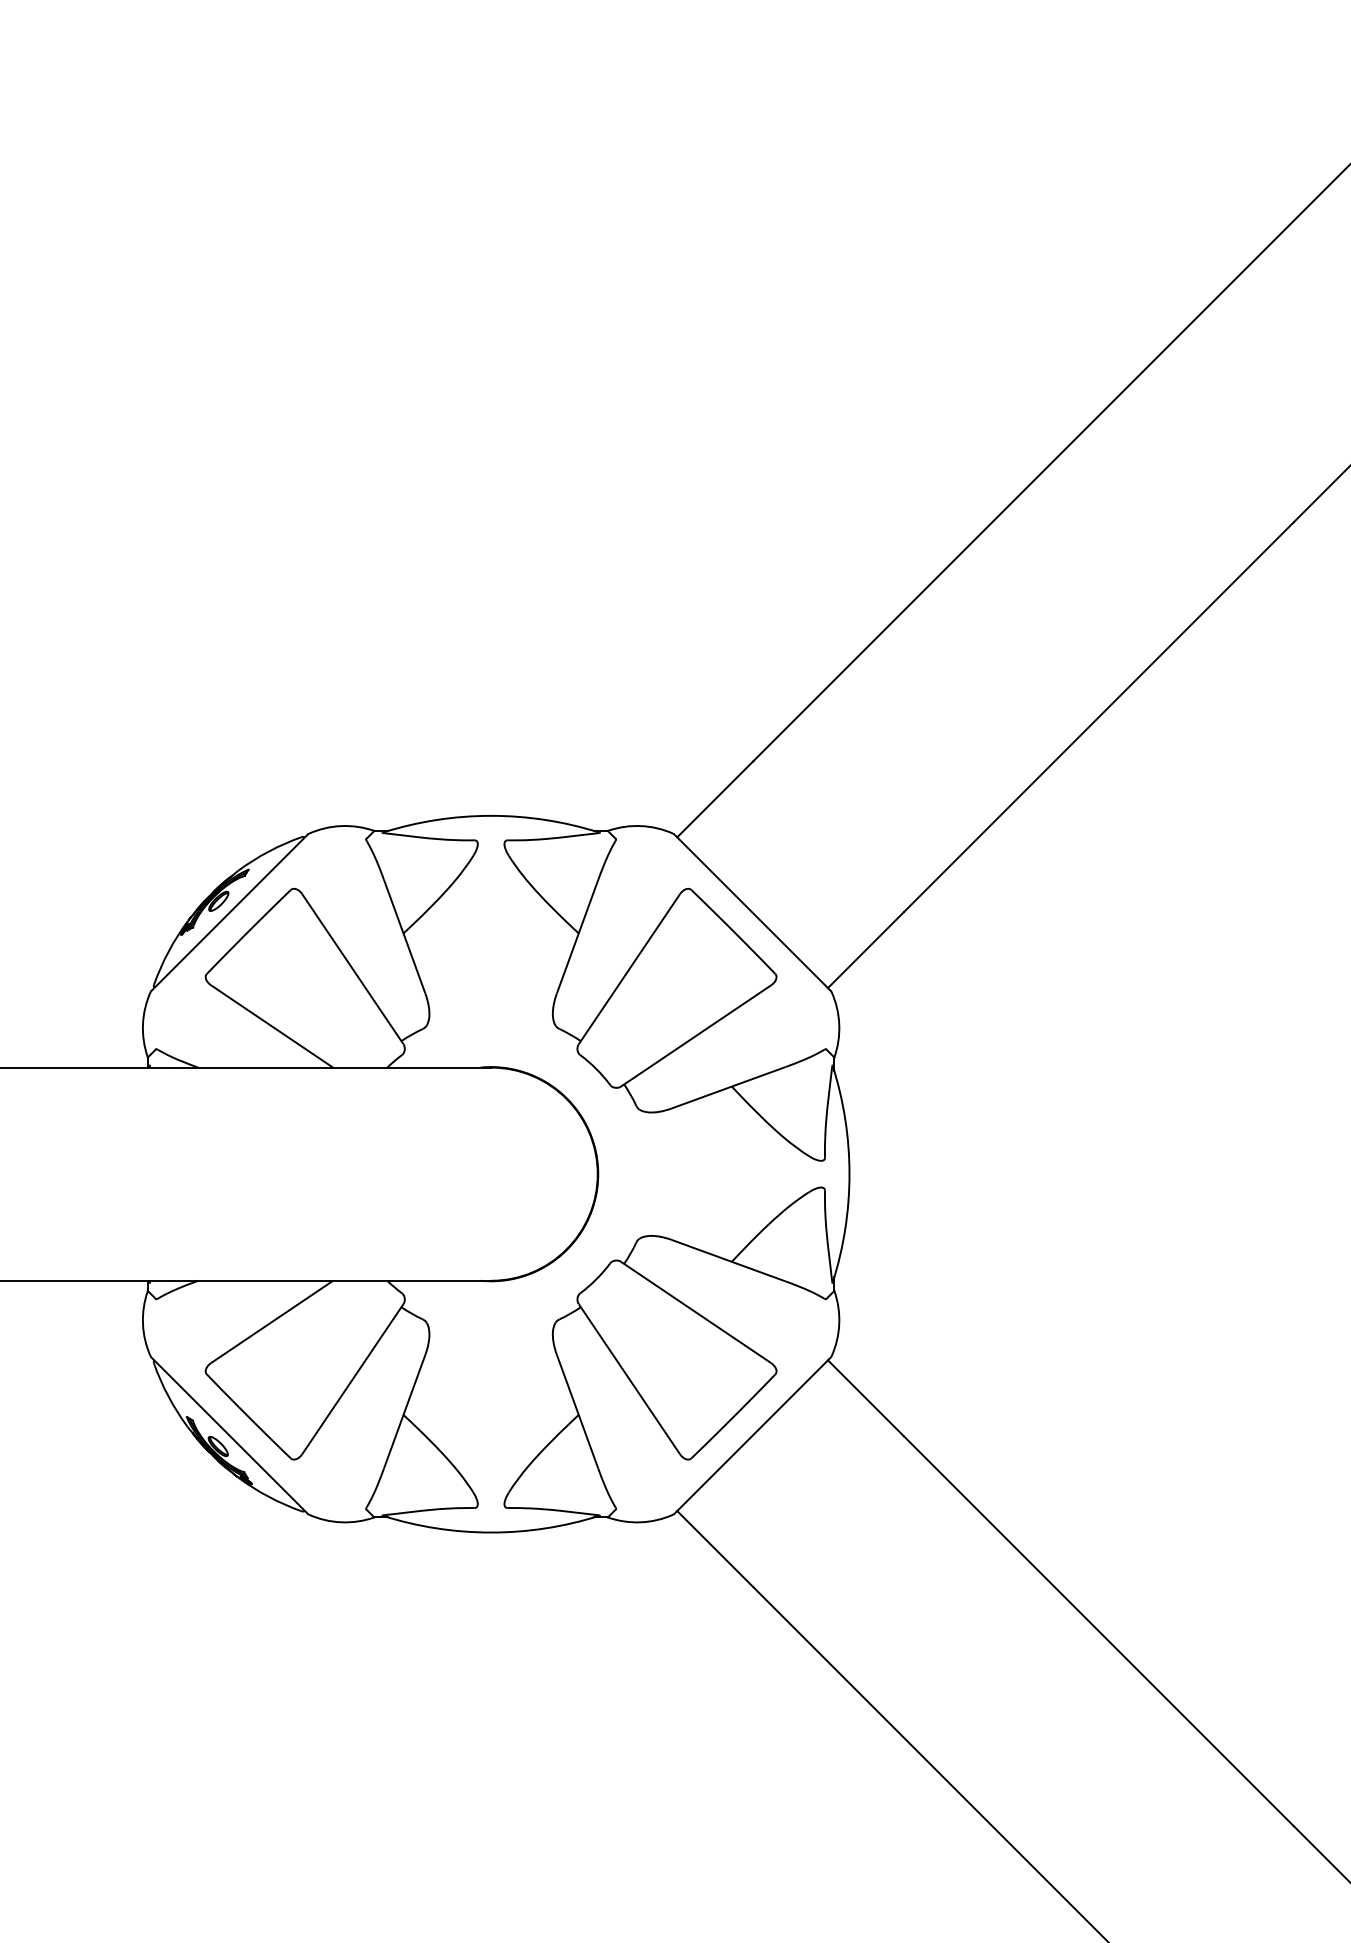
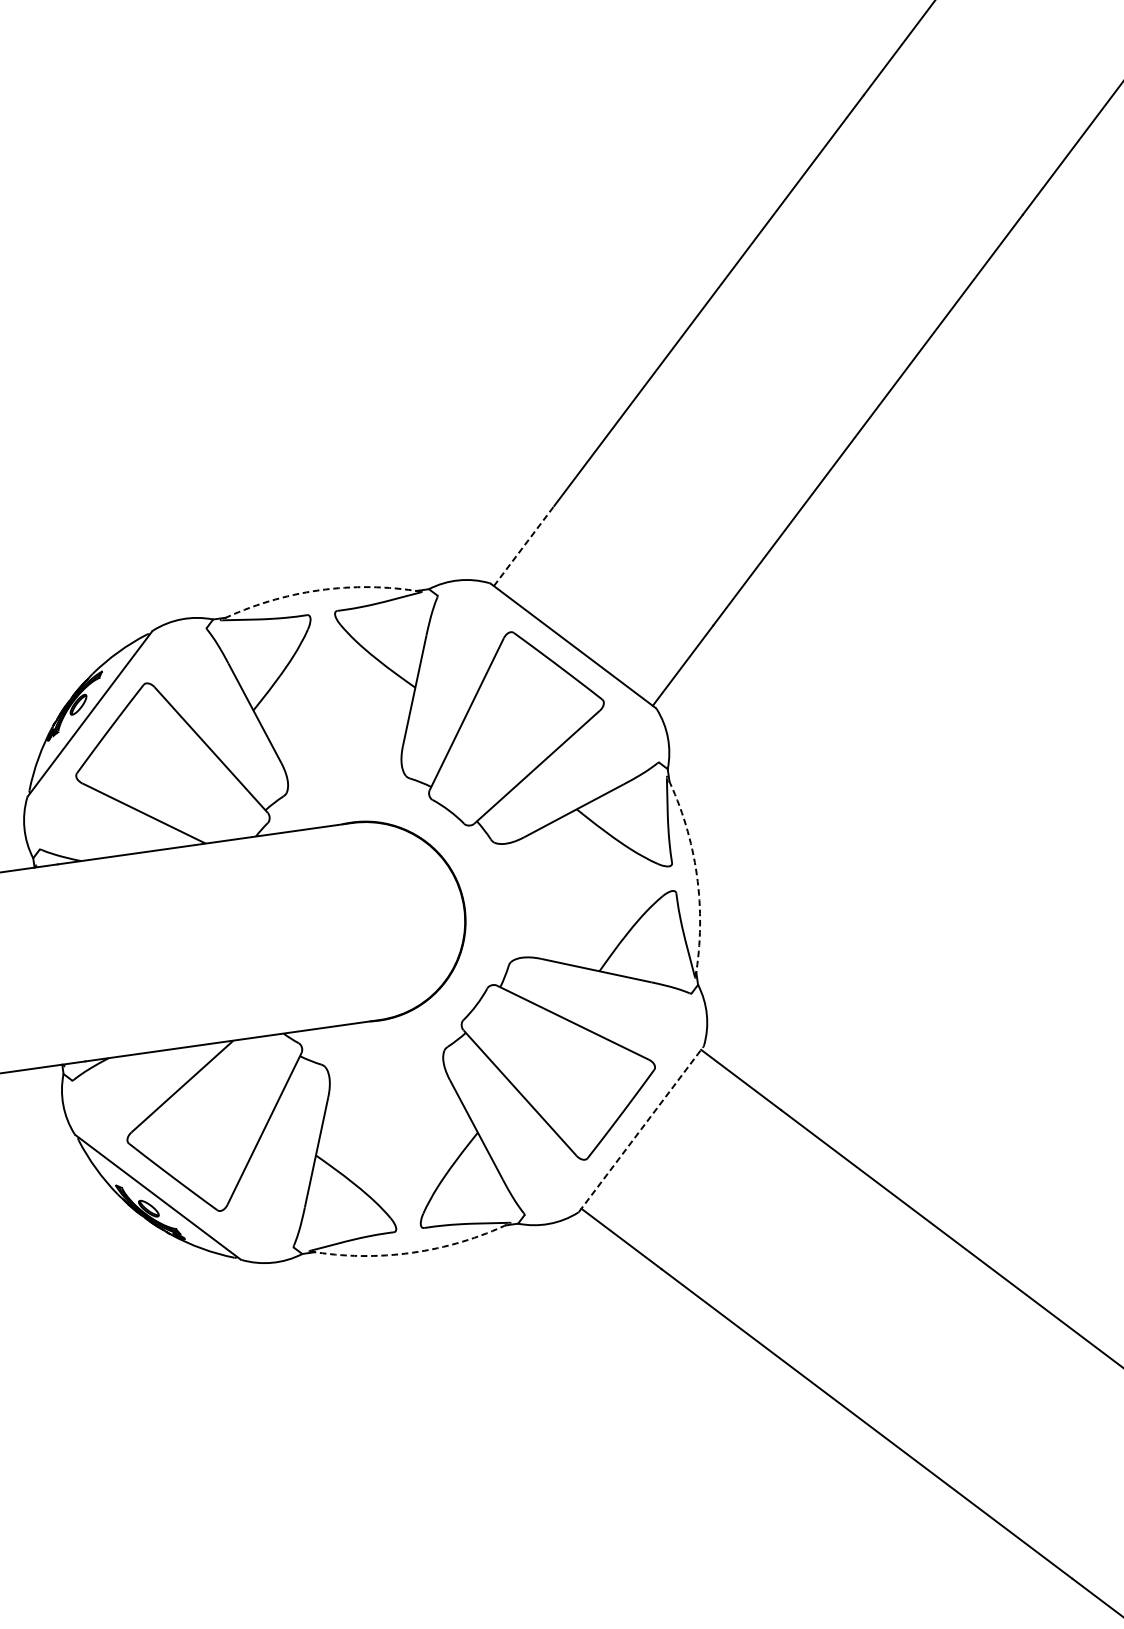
line: (715, 799) -> (524, 546), solid -> dashed
arc: (491, 815) -> (319, 590), solid -> dashed
arc: (849, 1174) -> (696, 875), solid -> dashed
line: (752, 1435) -> (641, 1129), solid -> dashed
arc: (491, 1532) -> (412, 1252), solid -> dashed

